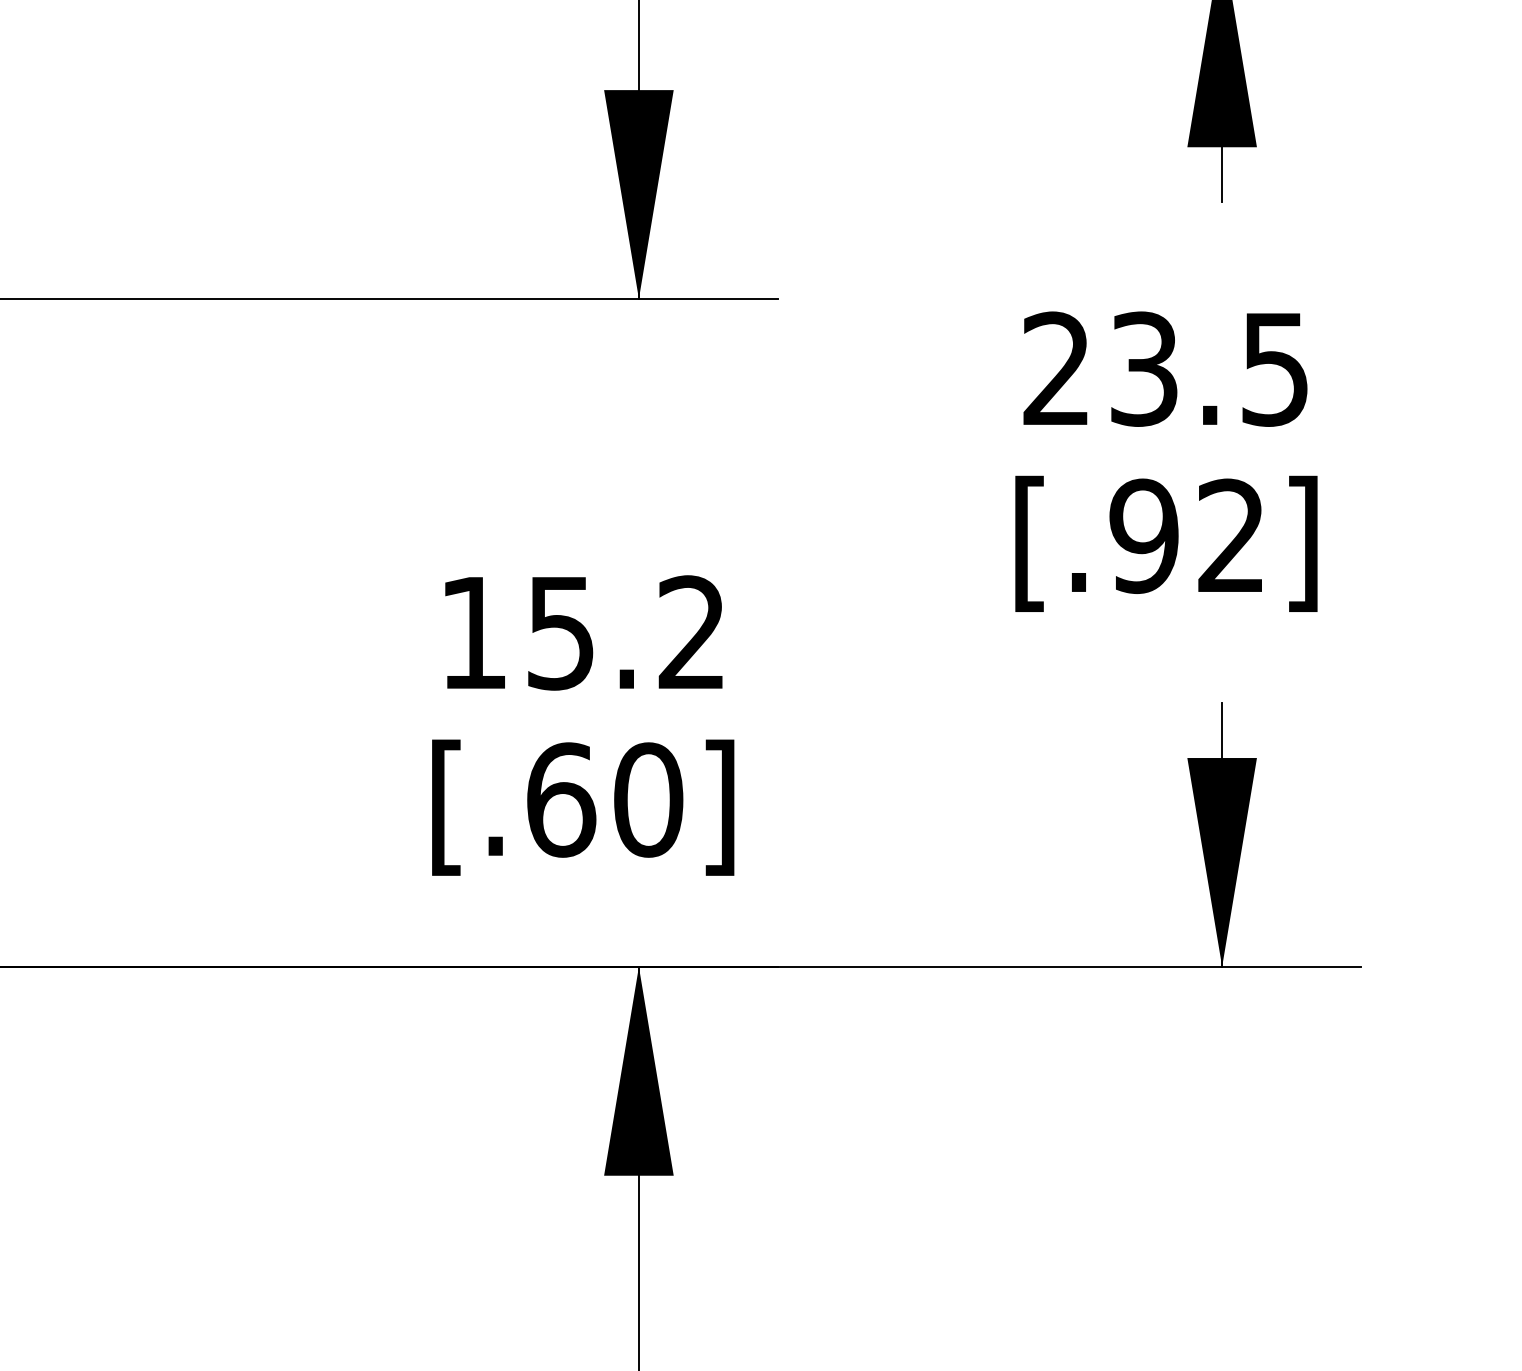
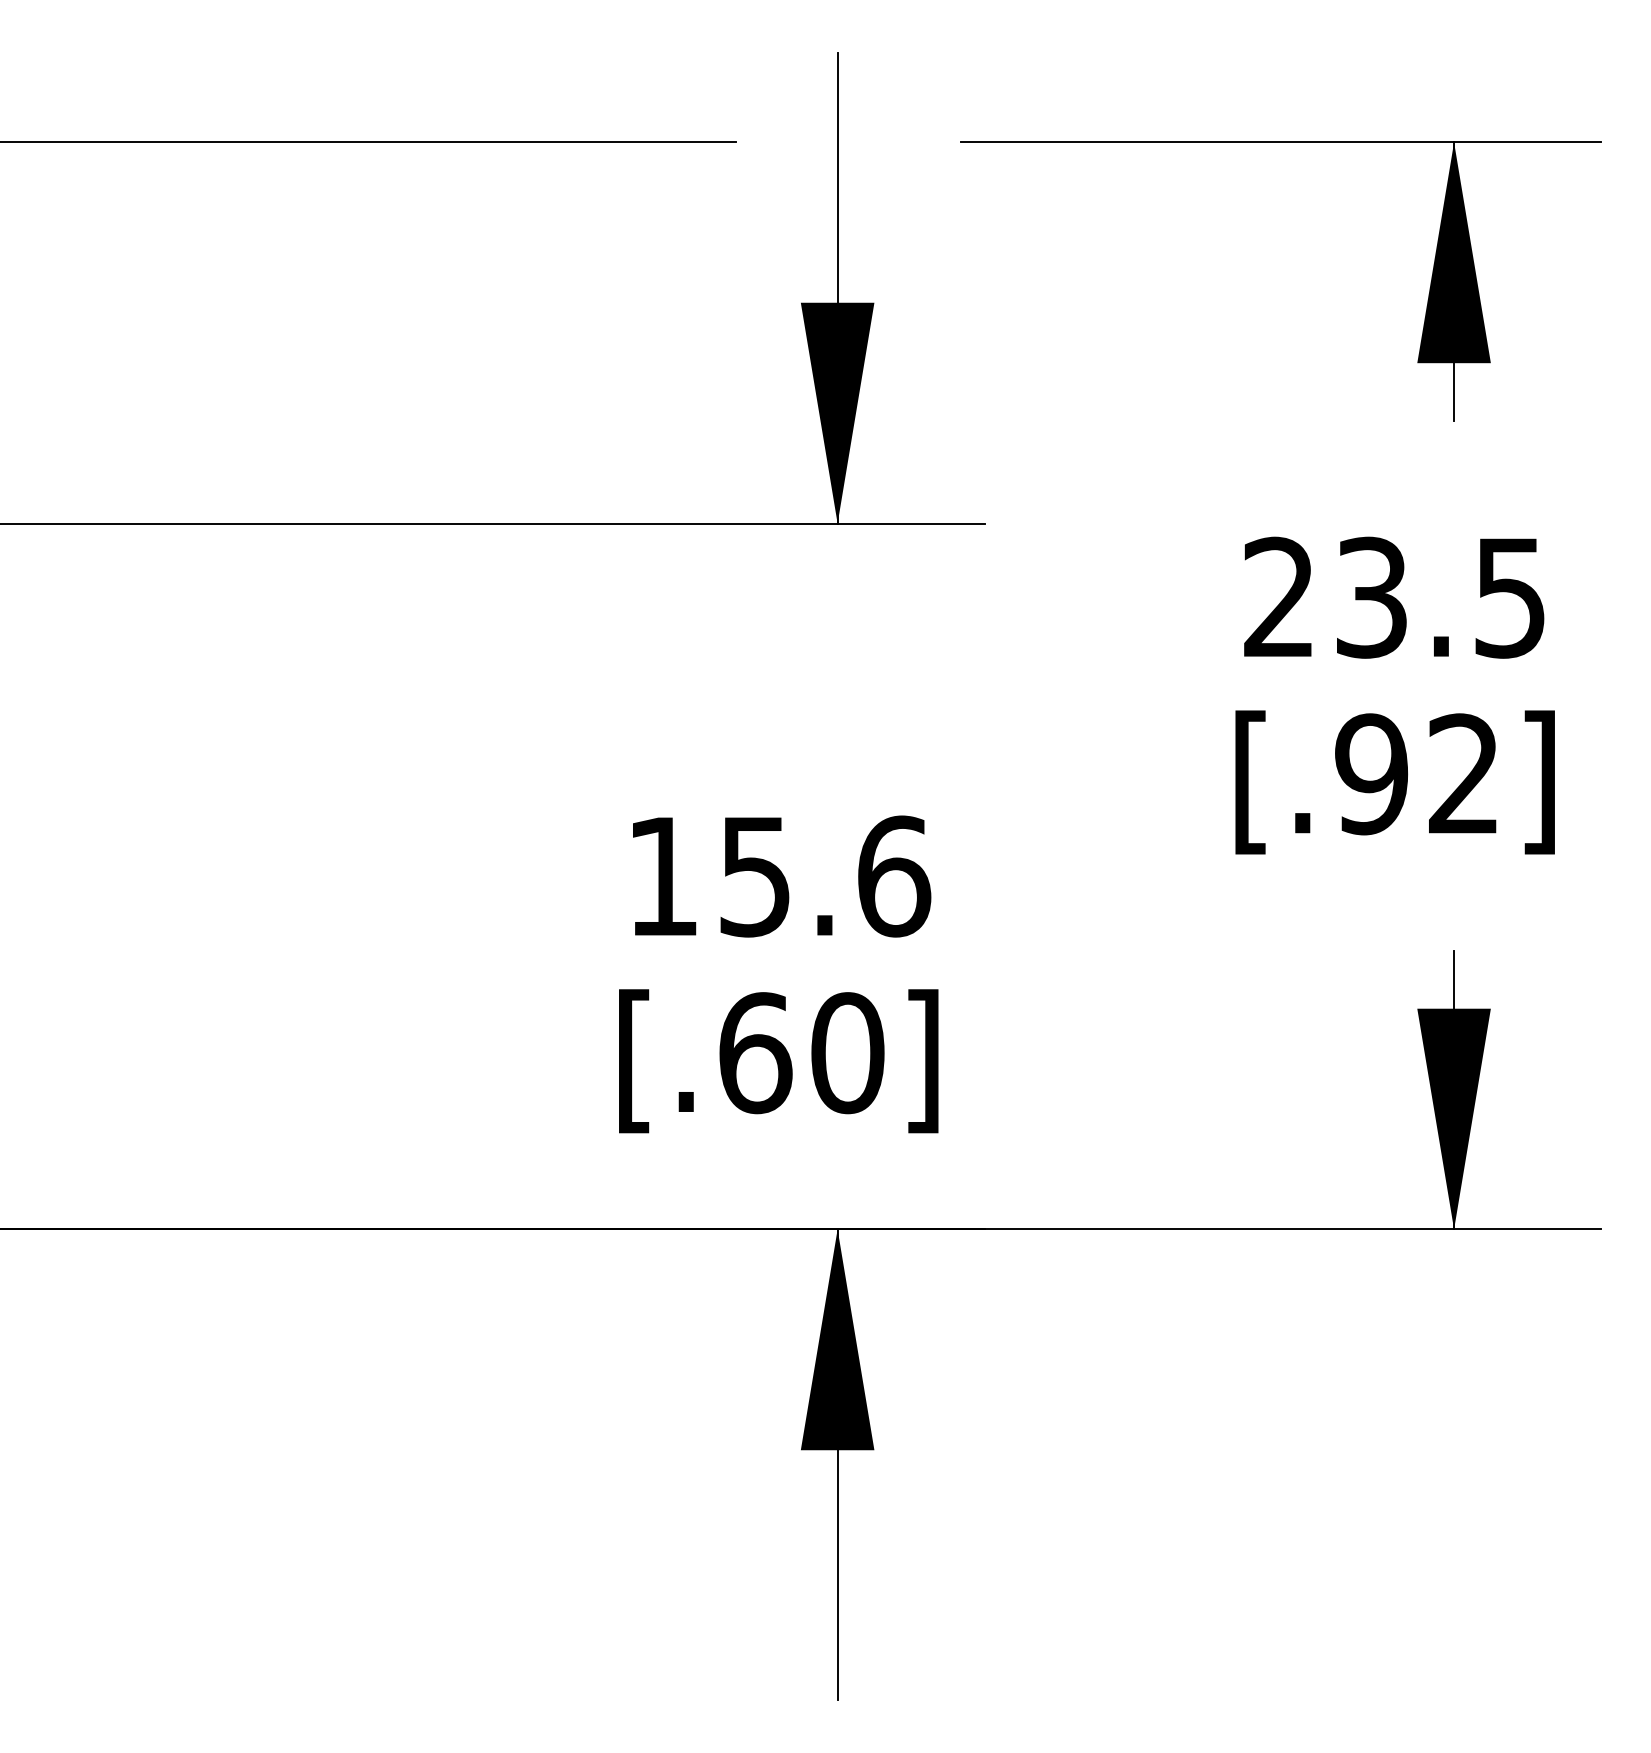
text: (692, 632) -> (894, 876), 15.2 -> 15.6

